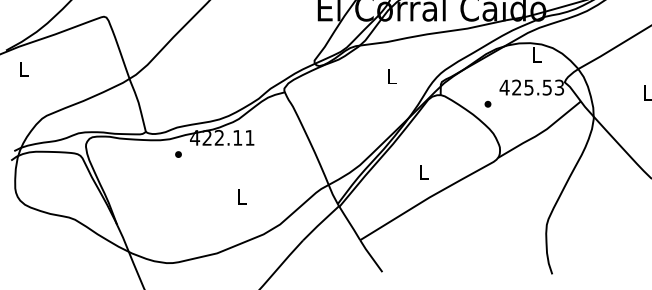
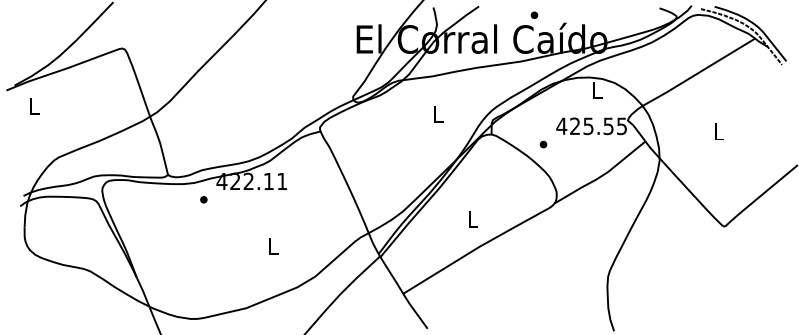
text: (559, 86) -> (621, 125), 425.53 -> 425.55

